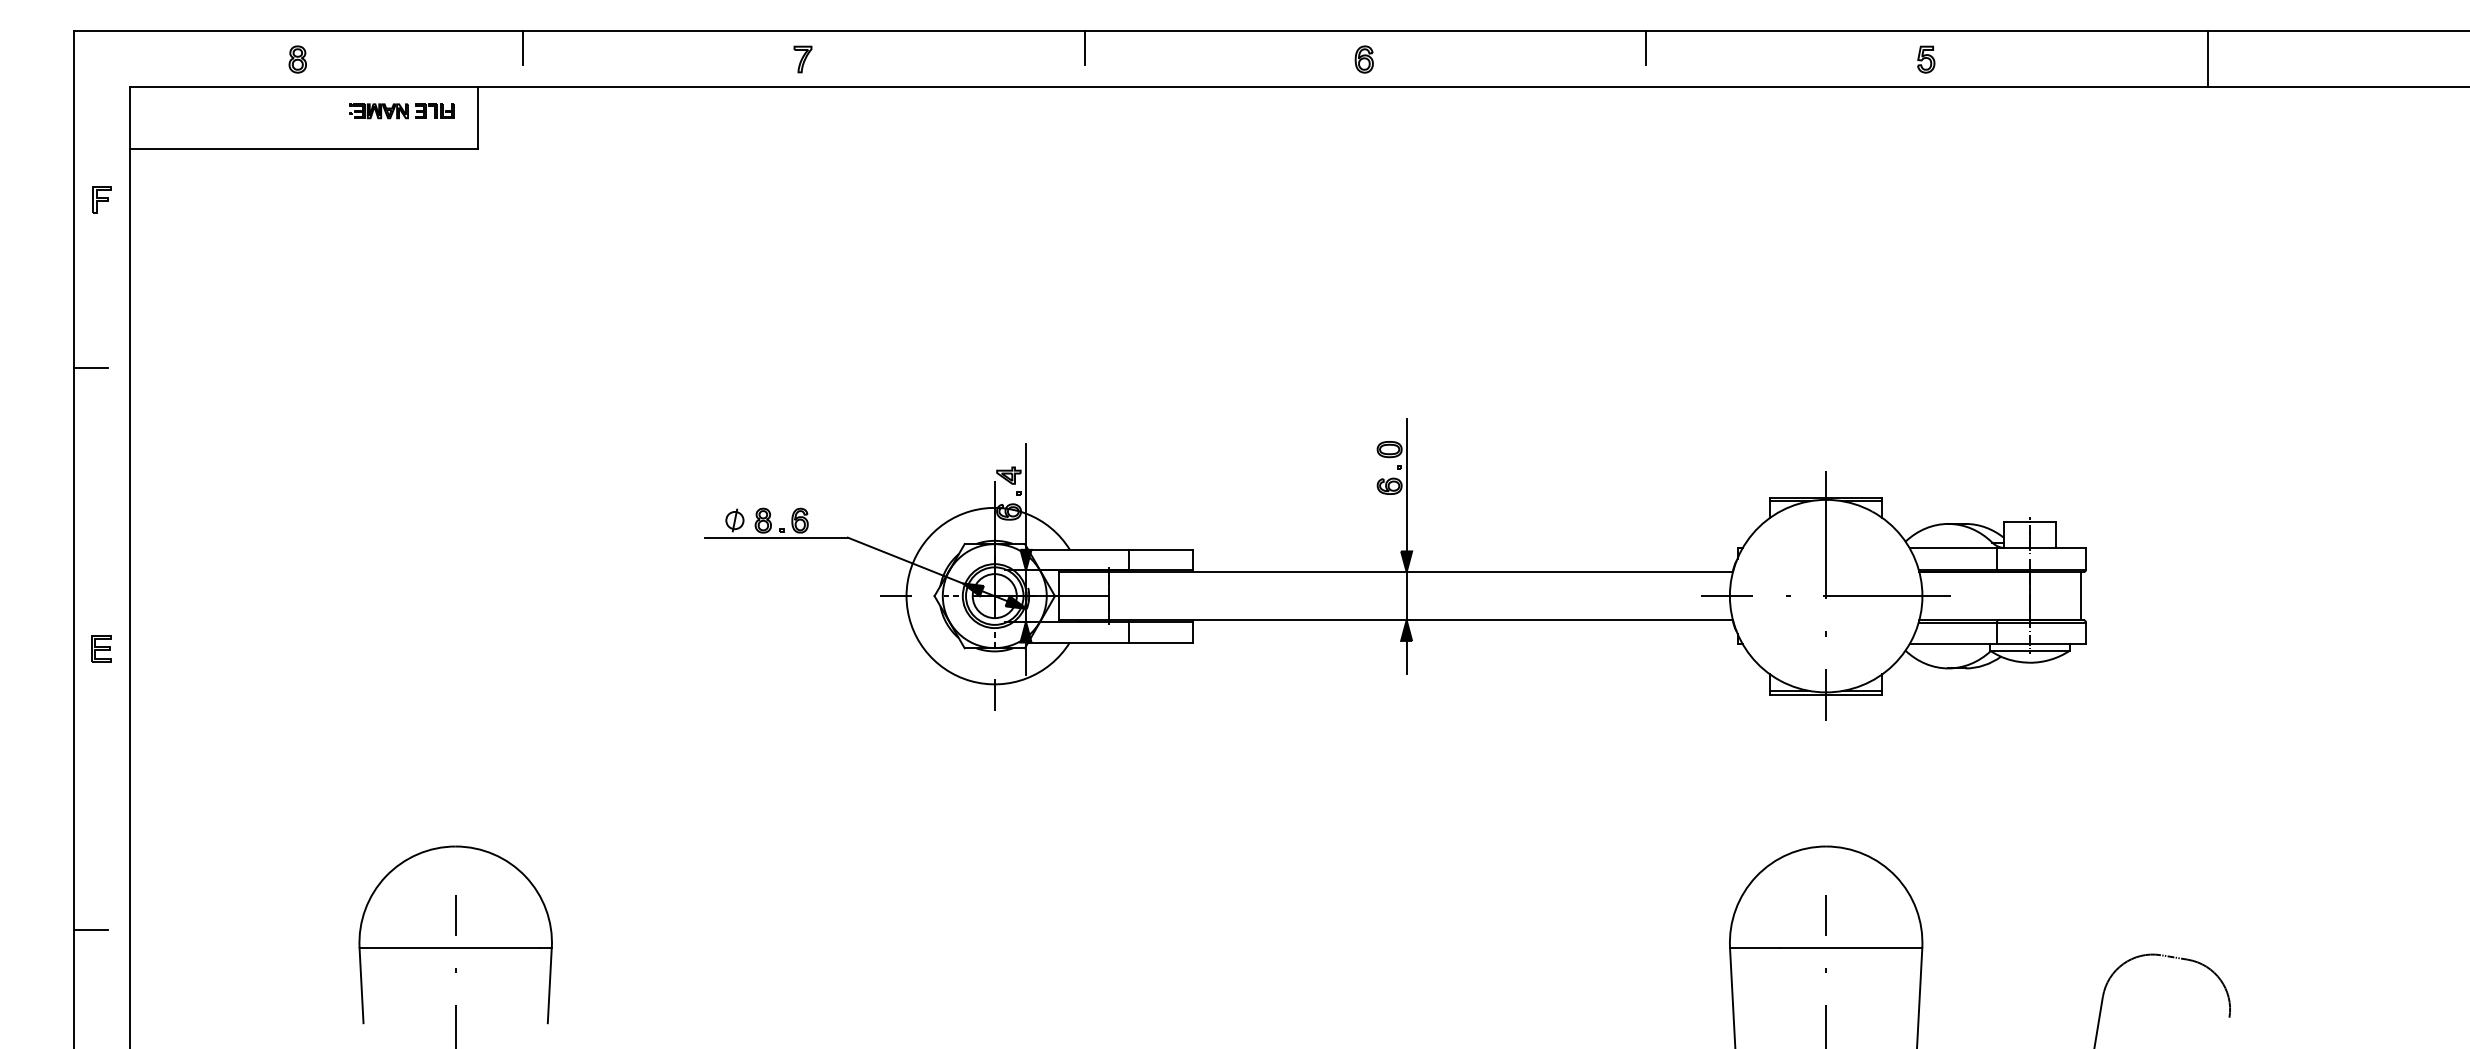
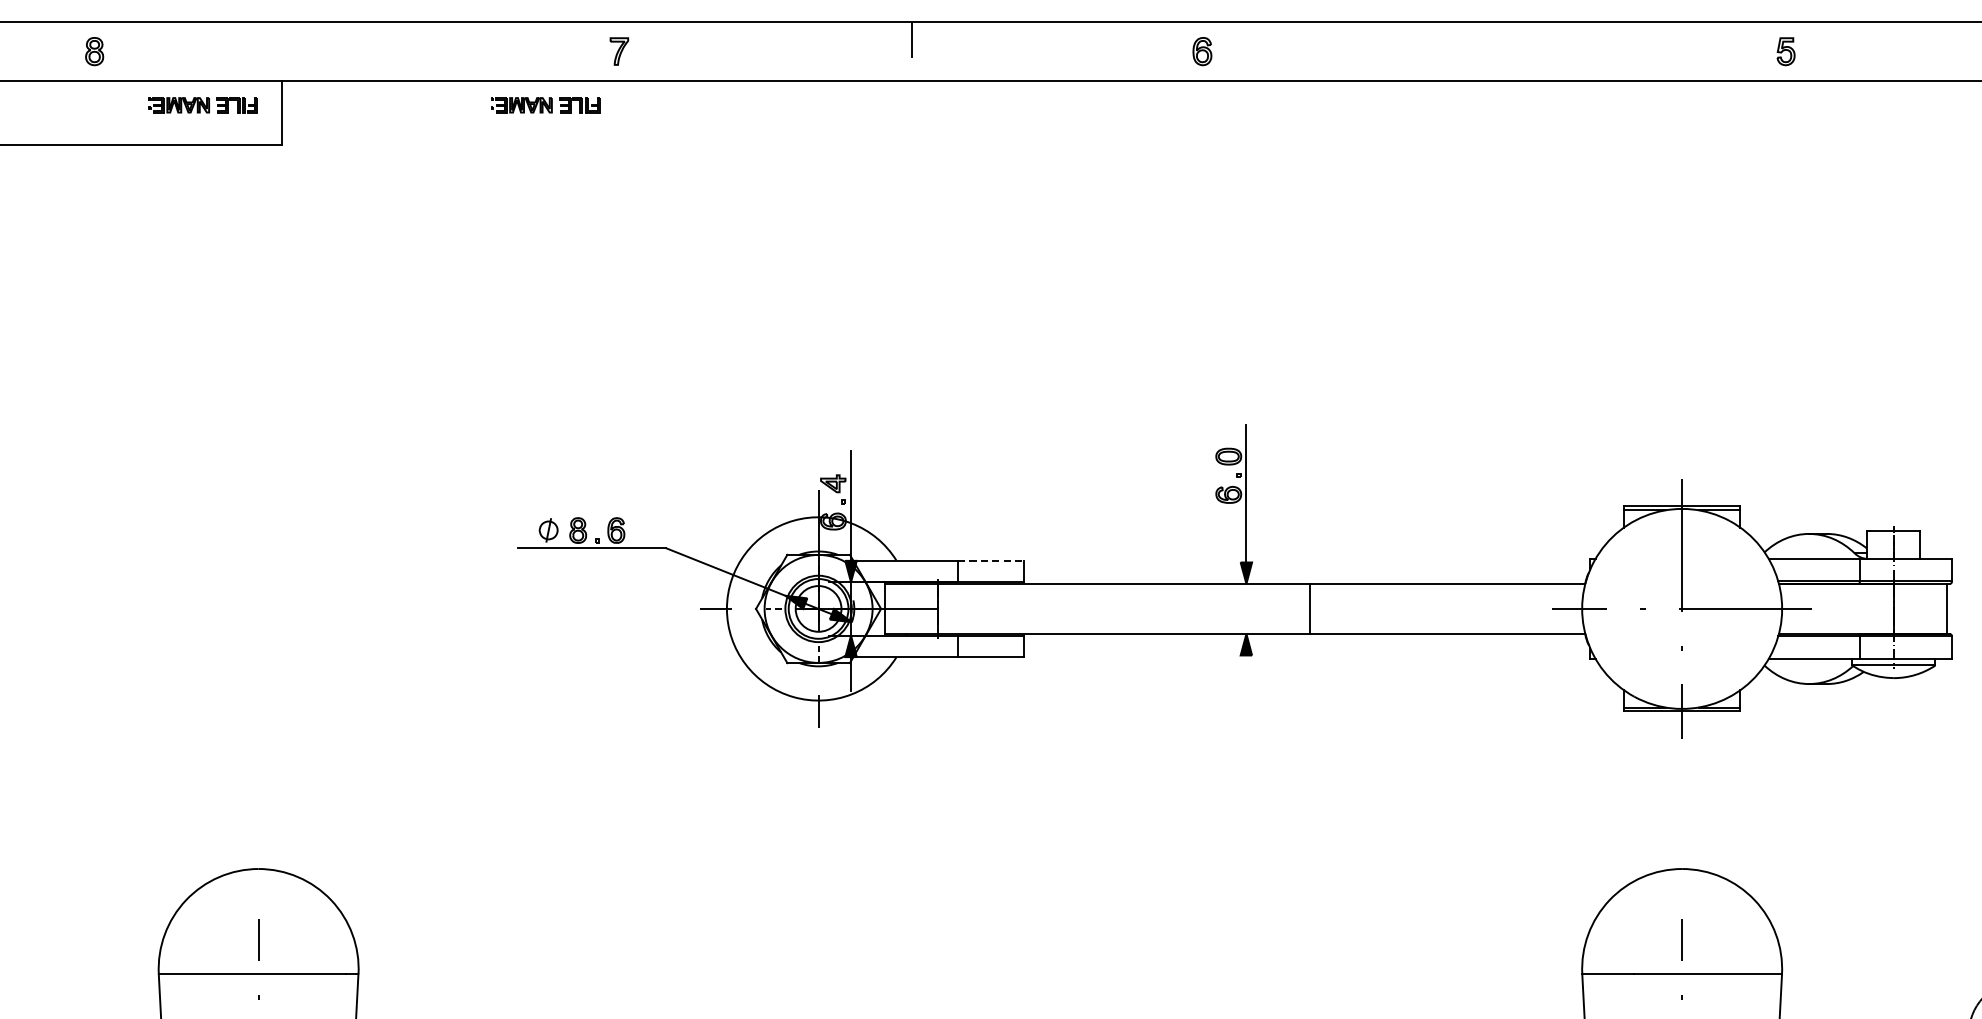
line: (523, 47) -> (329, 39), removed
line: (1646, 47) -> (1495, 39), removed
part: (731, 111) -> (545, 105), added
line: (1161, 549) -> (991, 560), solid -> dashed
line: (1406, 596) -> (1309, 609), moved
line: (1406, 656) -> (1246, 671), removed

